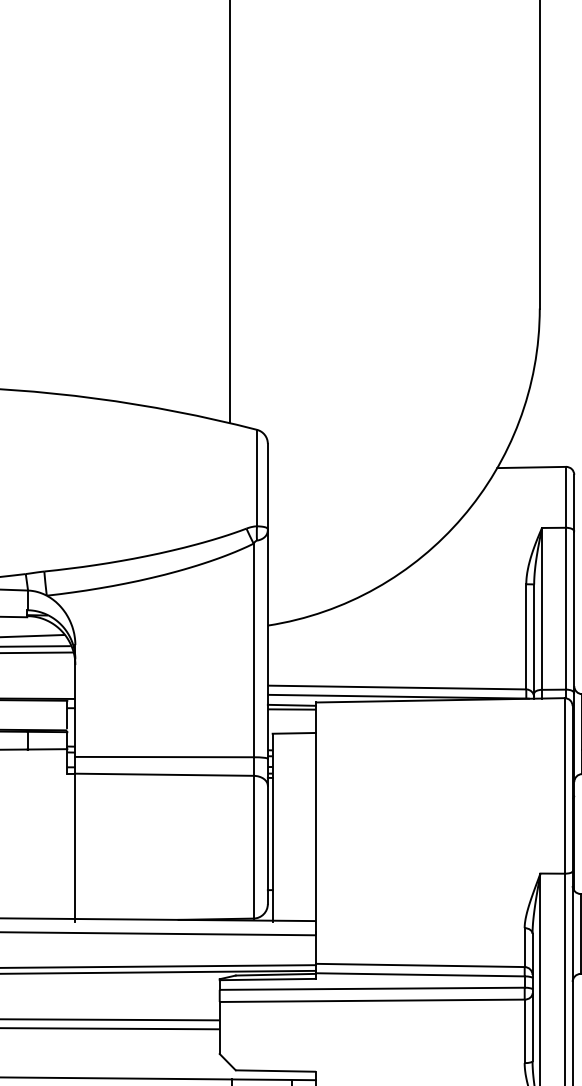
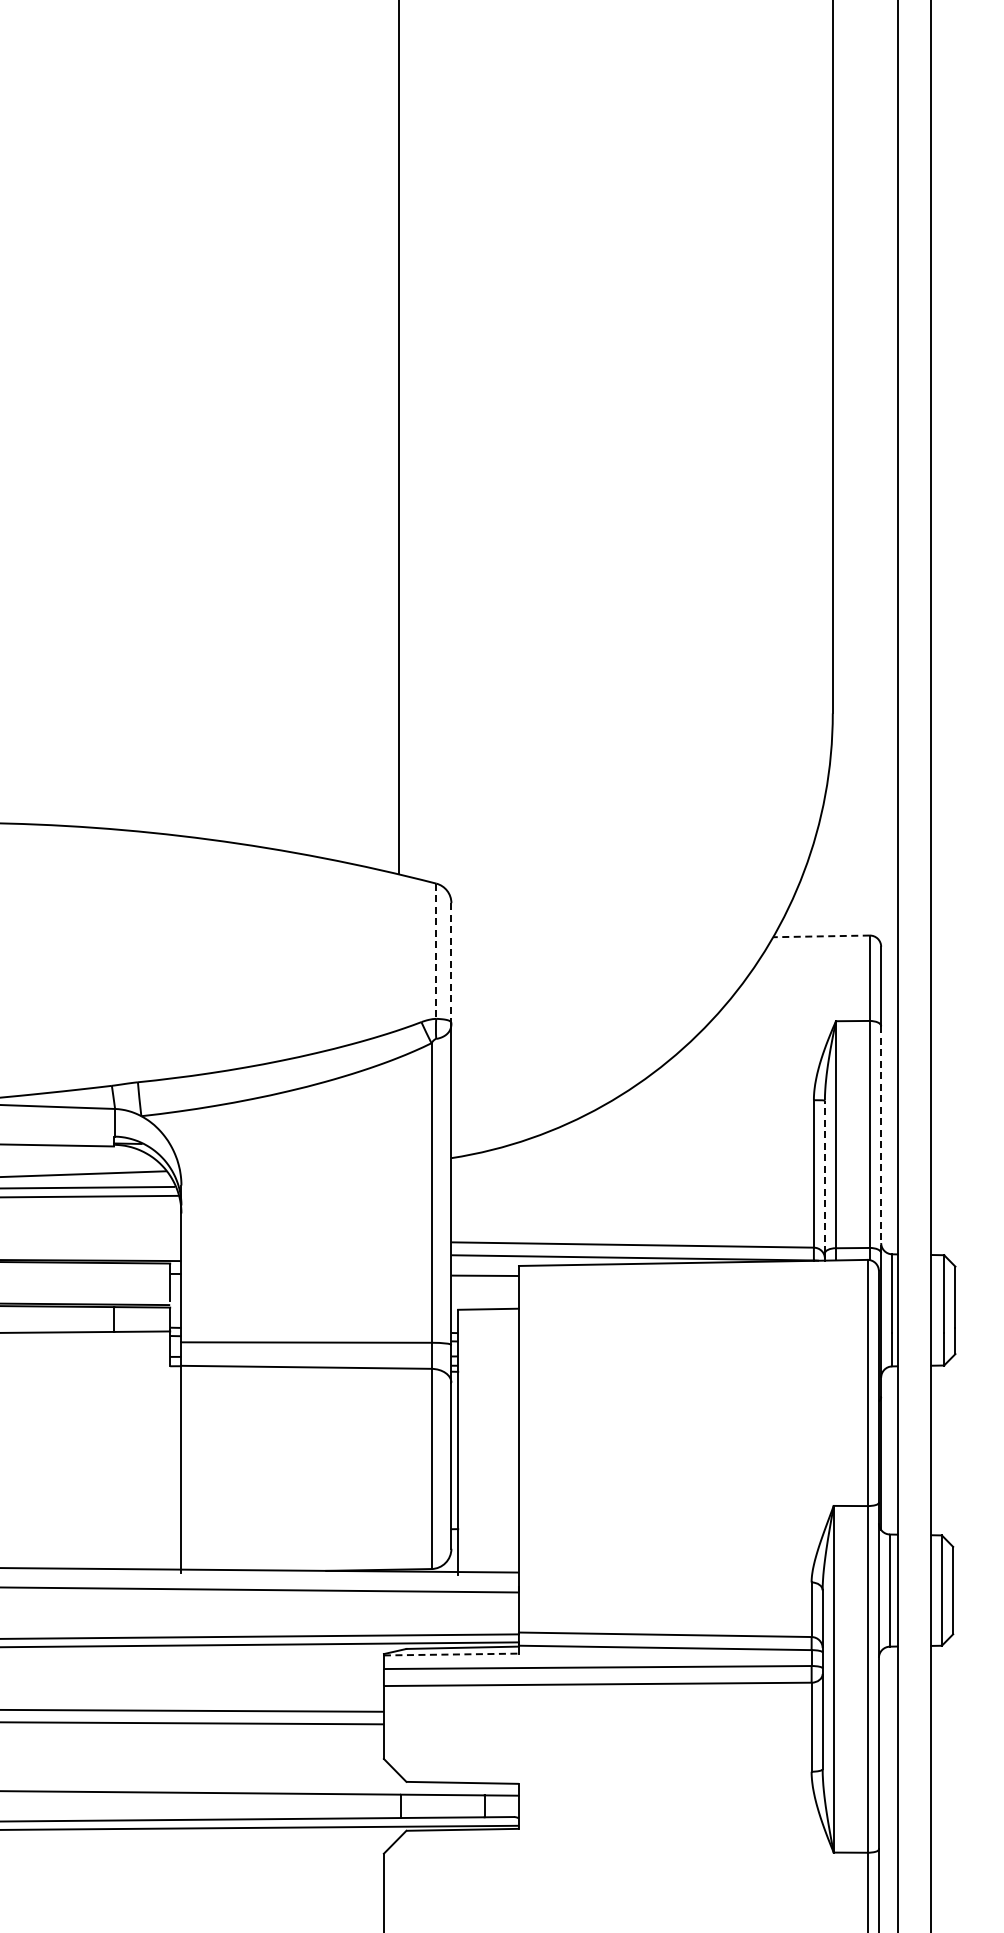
line: (531, 467) -> (820, 936), solid -> dashed
line: (257, 478) -> (436, 951), solid -> dashed
line: (267, 486) -> (451, 963), solid -> dashed
line: (574, 613) -> (881, 1140), solid -> dashed
line: (533, 638) -> (824, 1176), solid -> dashed
line: (291, 705) -> (484, 1269), removed
line: (267, 979) -> (451, 1654), solid -> dashed

